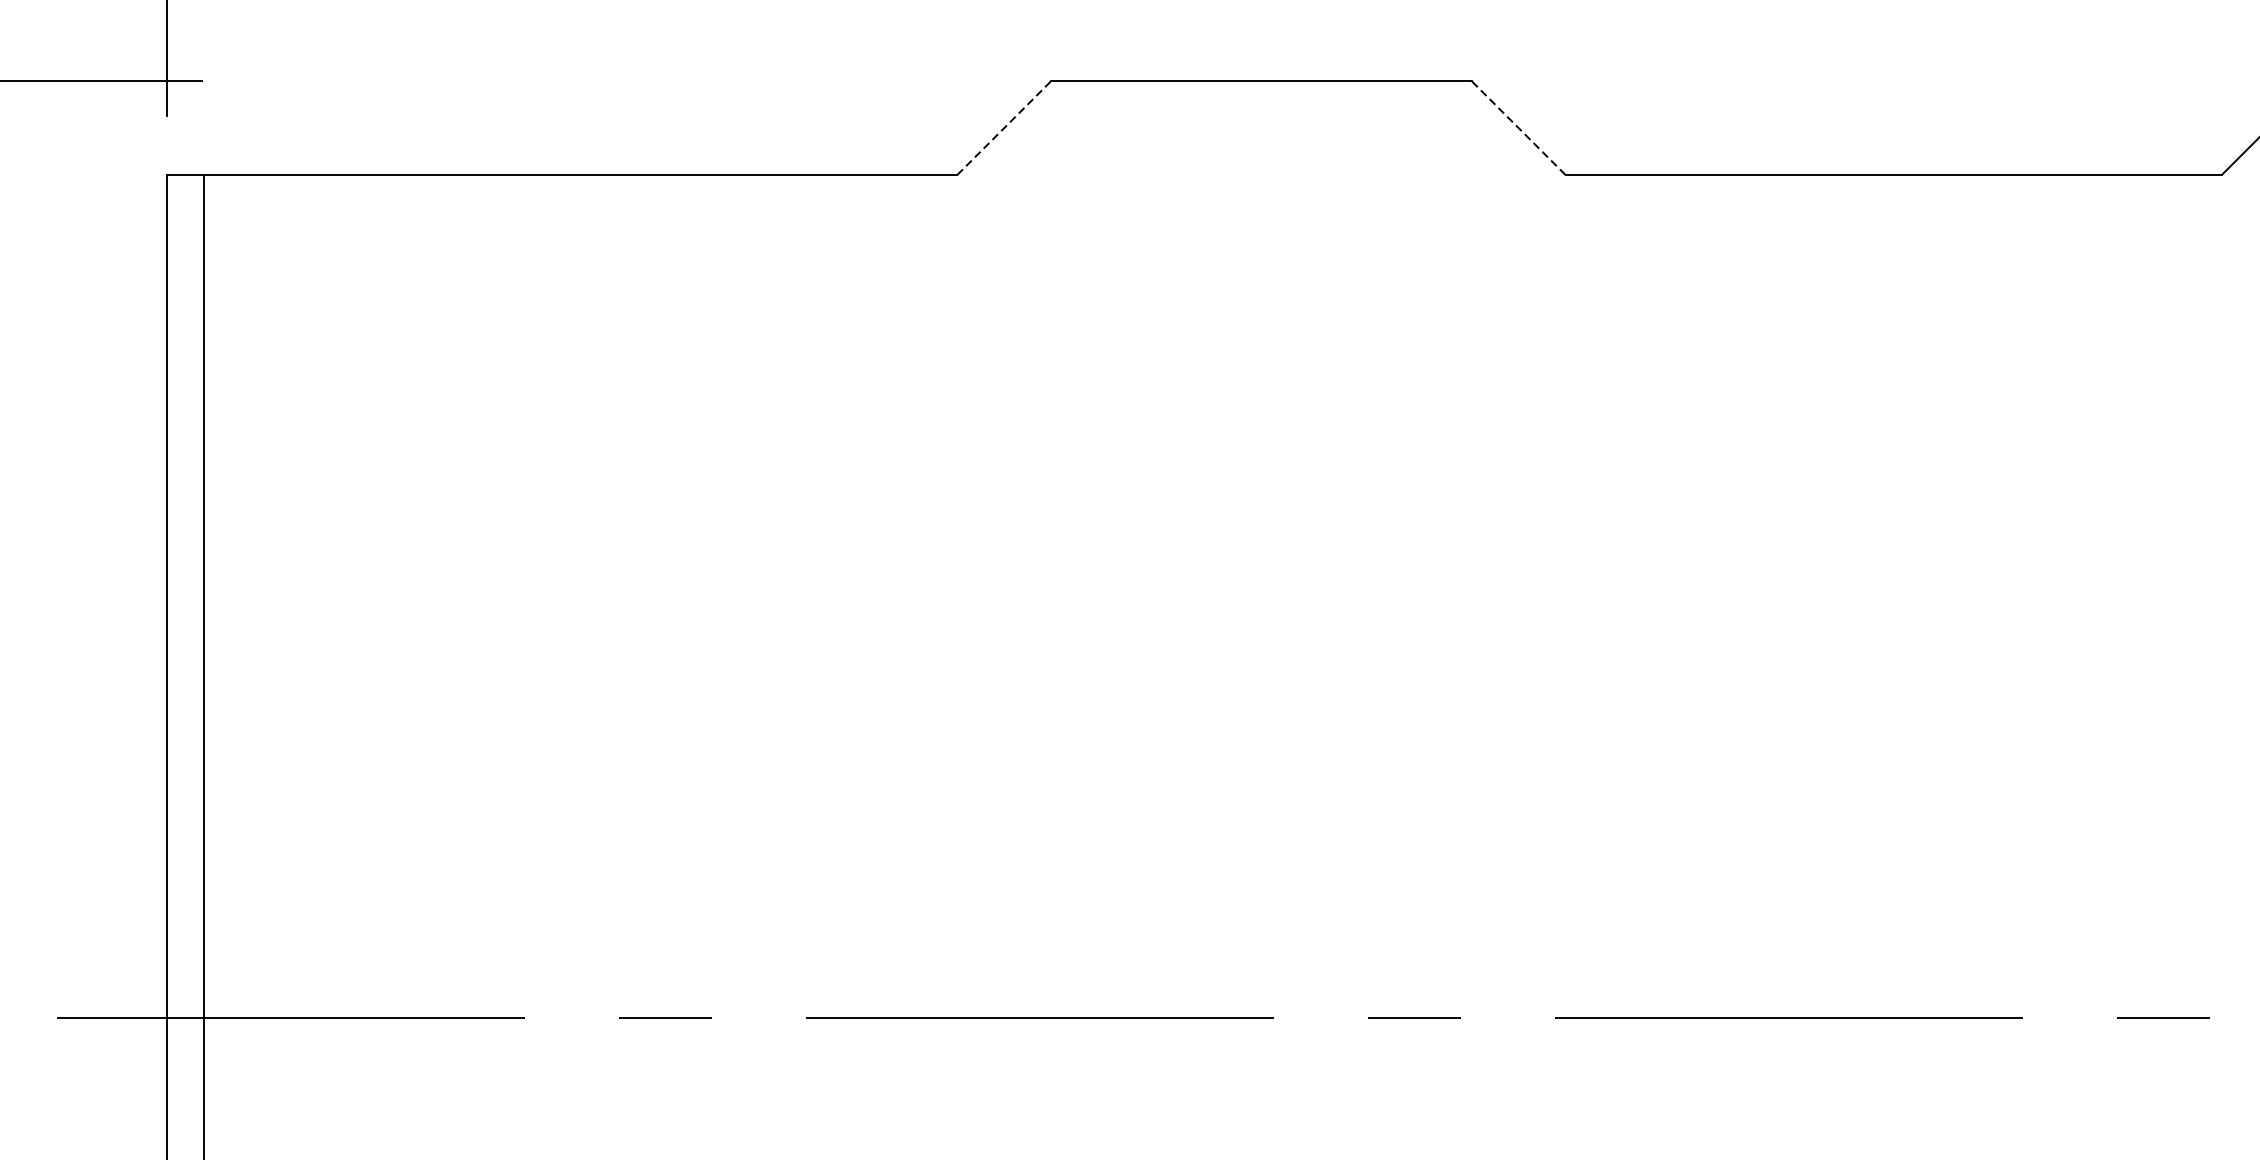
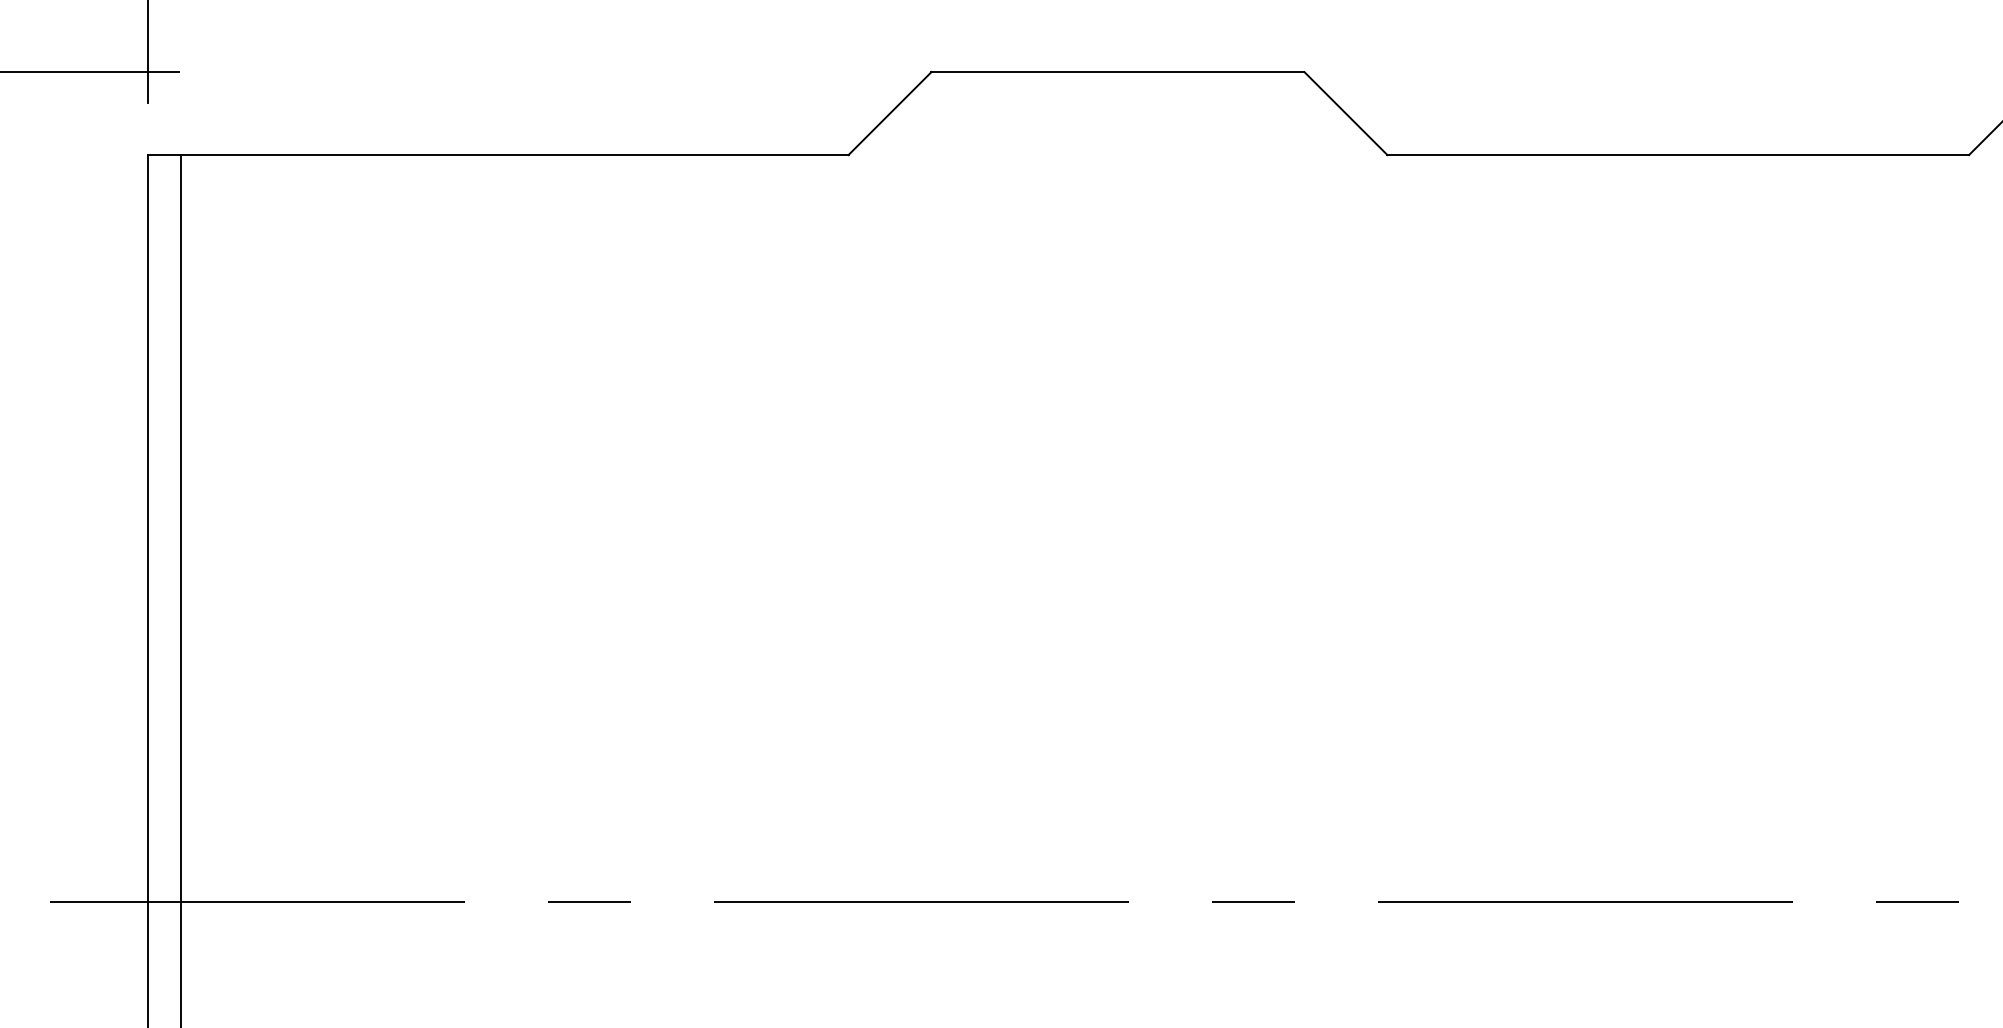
line: (1004, 128) -> (890, 113), dashed -> solid
line: (1518, 128) -> (1345, 113), dashed -> solid

